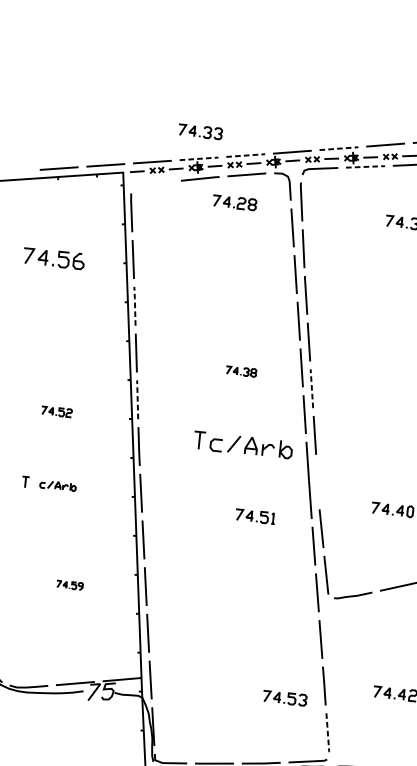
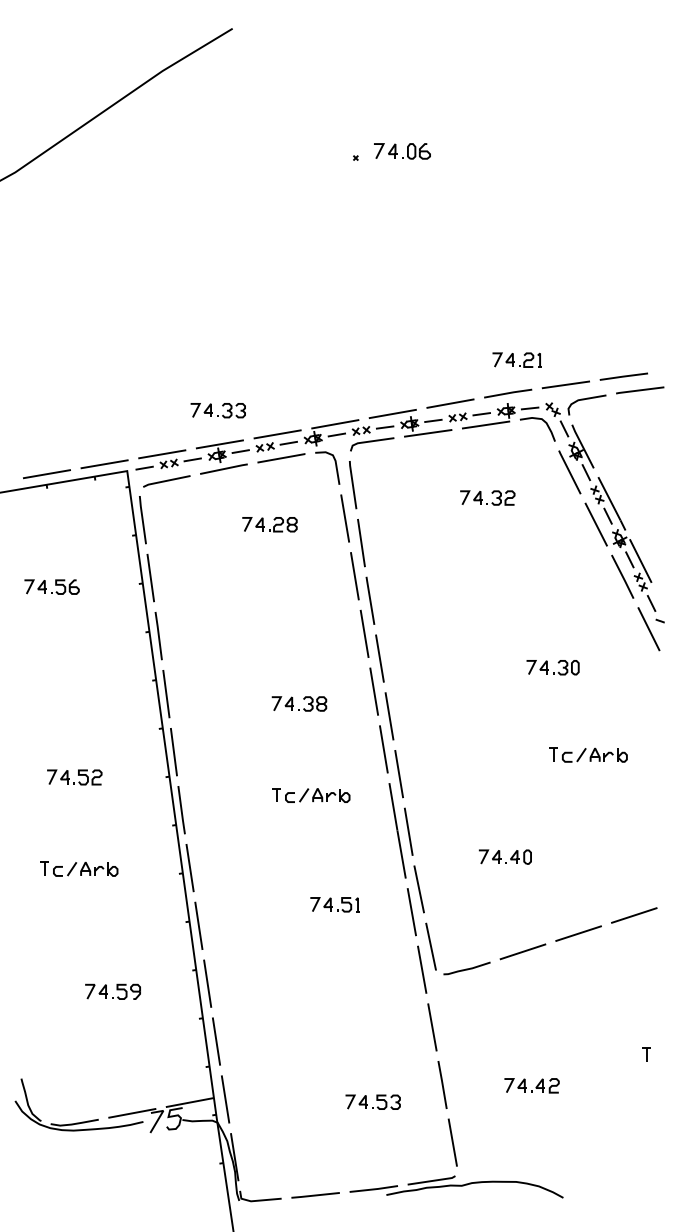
line: (339, 148) -> (393, 413), dashed -> solid
line: (246, 155) -> (278, 434), dashed -> solid
line: (199, 159) -> (220, 444), dashed -> solid
line: (365, 167) -> (428, 433), dashed -> solid
line: (153, 184) -> (166, 481), added
part: (234, 202) -> (269, 524), moved
part: (53, 258) -> (51, 586), size x0.71
line: (134, 305) -> (158, 635), dashed -> solid
part: (241, 371) -> (299, 703), size x1.43
line: (311, 388) -> (389, 715), dashed -> solid
line: (137, 399) -> (173, 751), dashed -> solid
part: (56, 411) -> (74, 777), size x1.43
part: (243, 445) -> (311, 795), size x0.62
line: (317, 481) -> (408, 831), added
part: (57, 485) -> (85, 868), size x1.43
part: (254, 516) -> (334, 904), moved
part: (69, 585) -> (112, 991), size x1.67
part: (284, 697) -> (372, 1101), moved
line: (327, 733) -> (452, 1143), dashed -> solid

